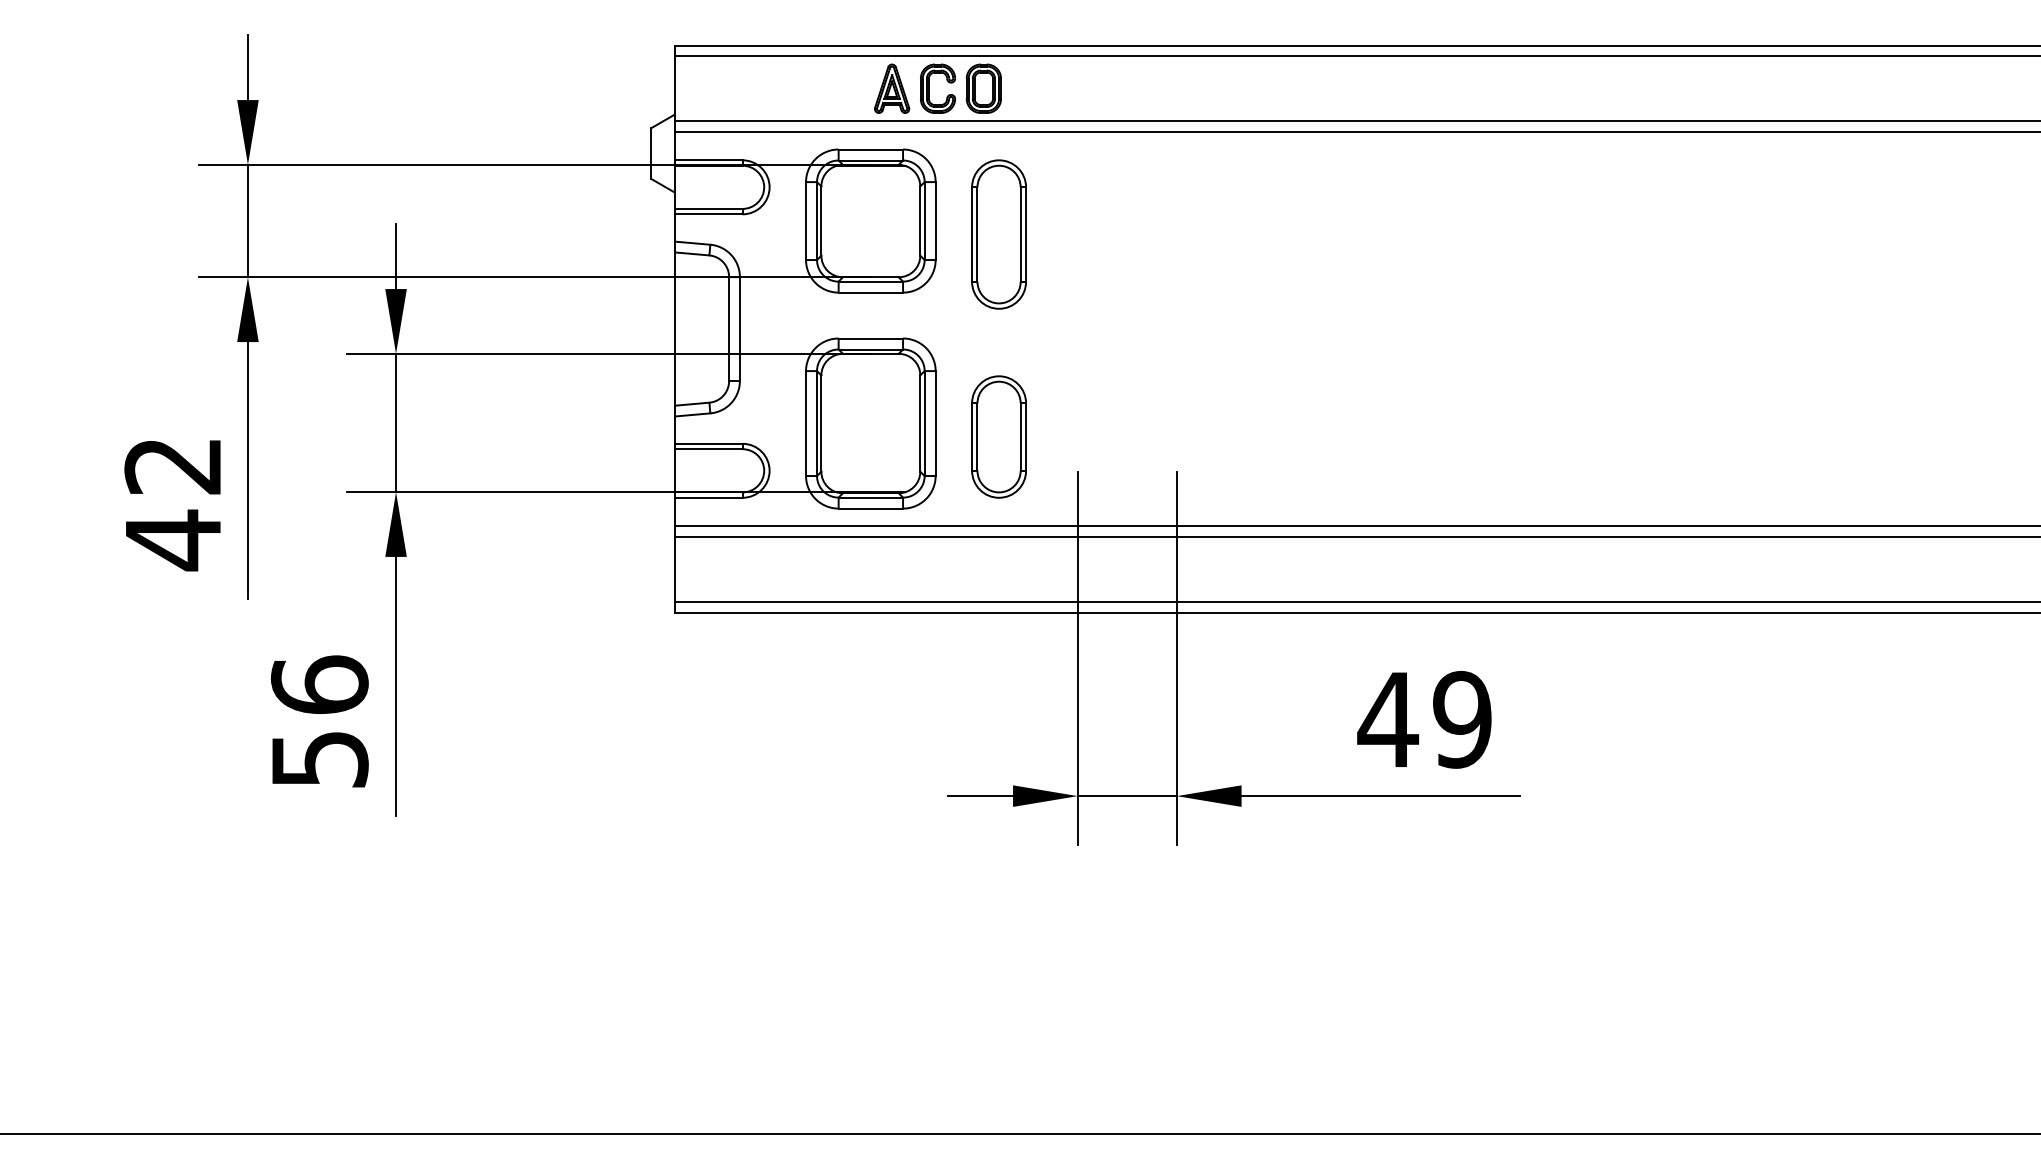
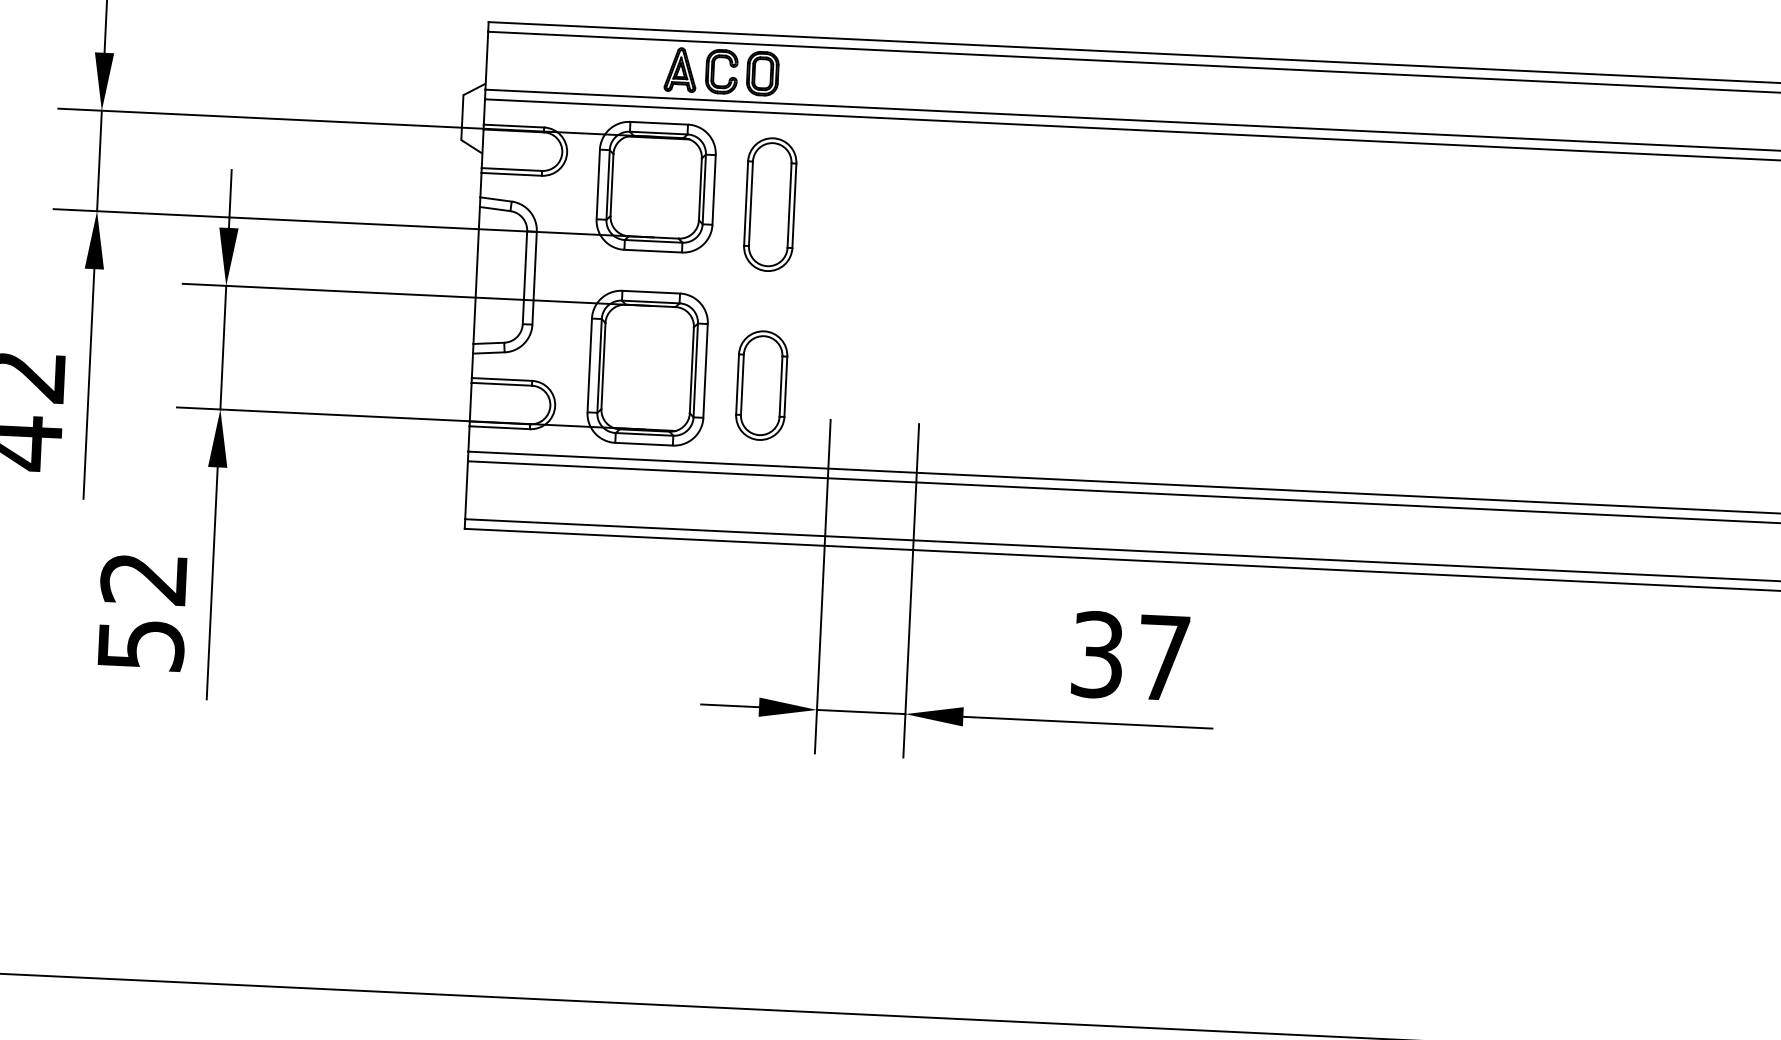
text: (319, 684) -> (143, 578), 56 -> 52
text: (1424, 719) -> (1130, 656), 49 -> 37

